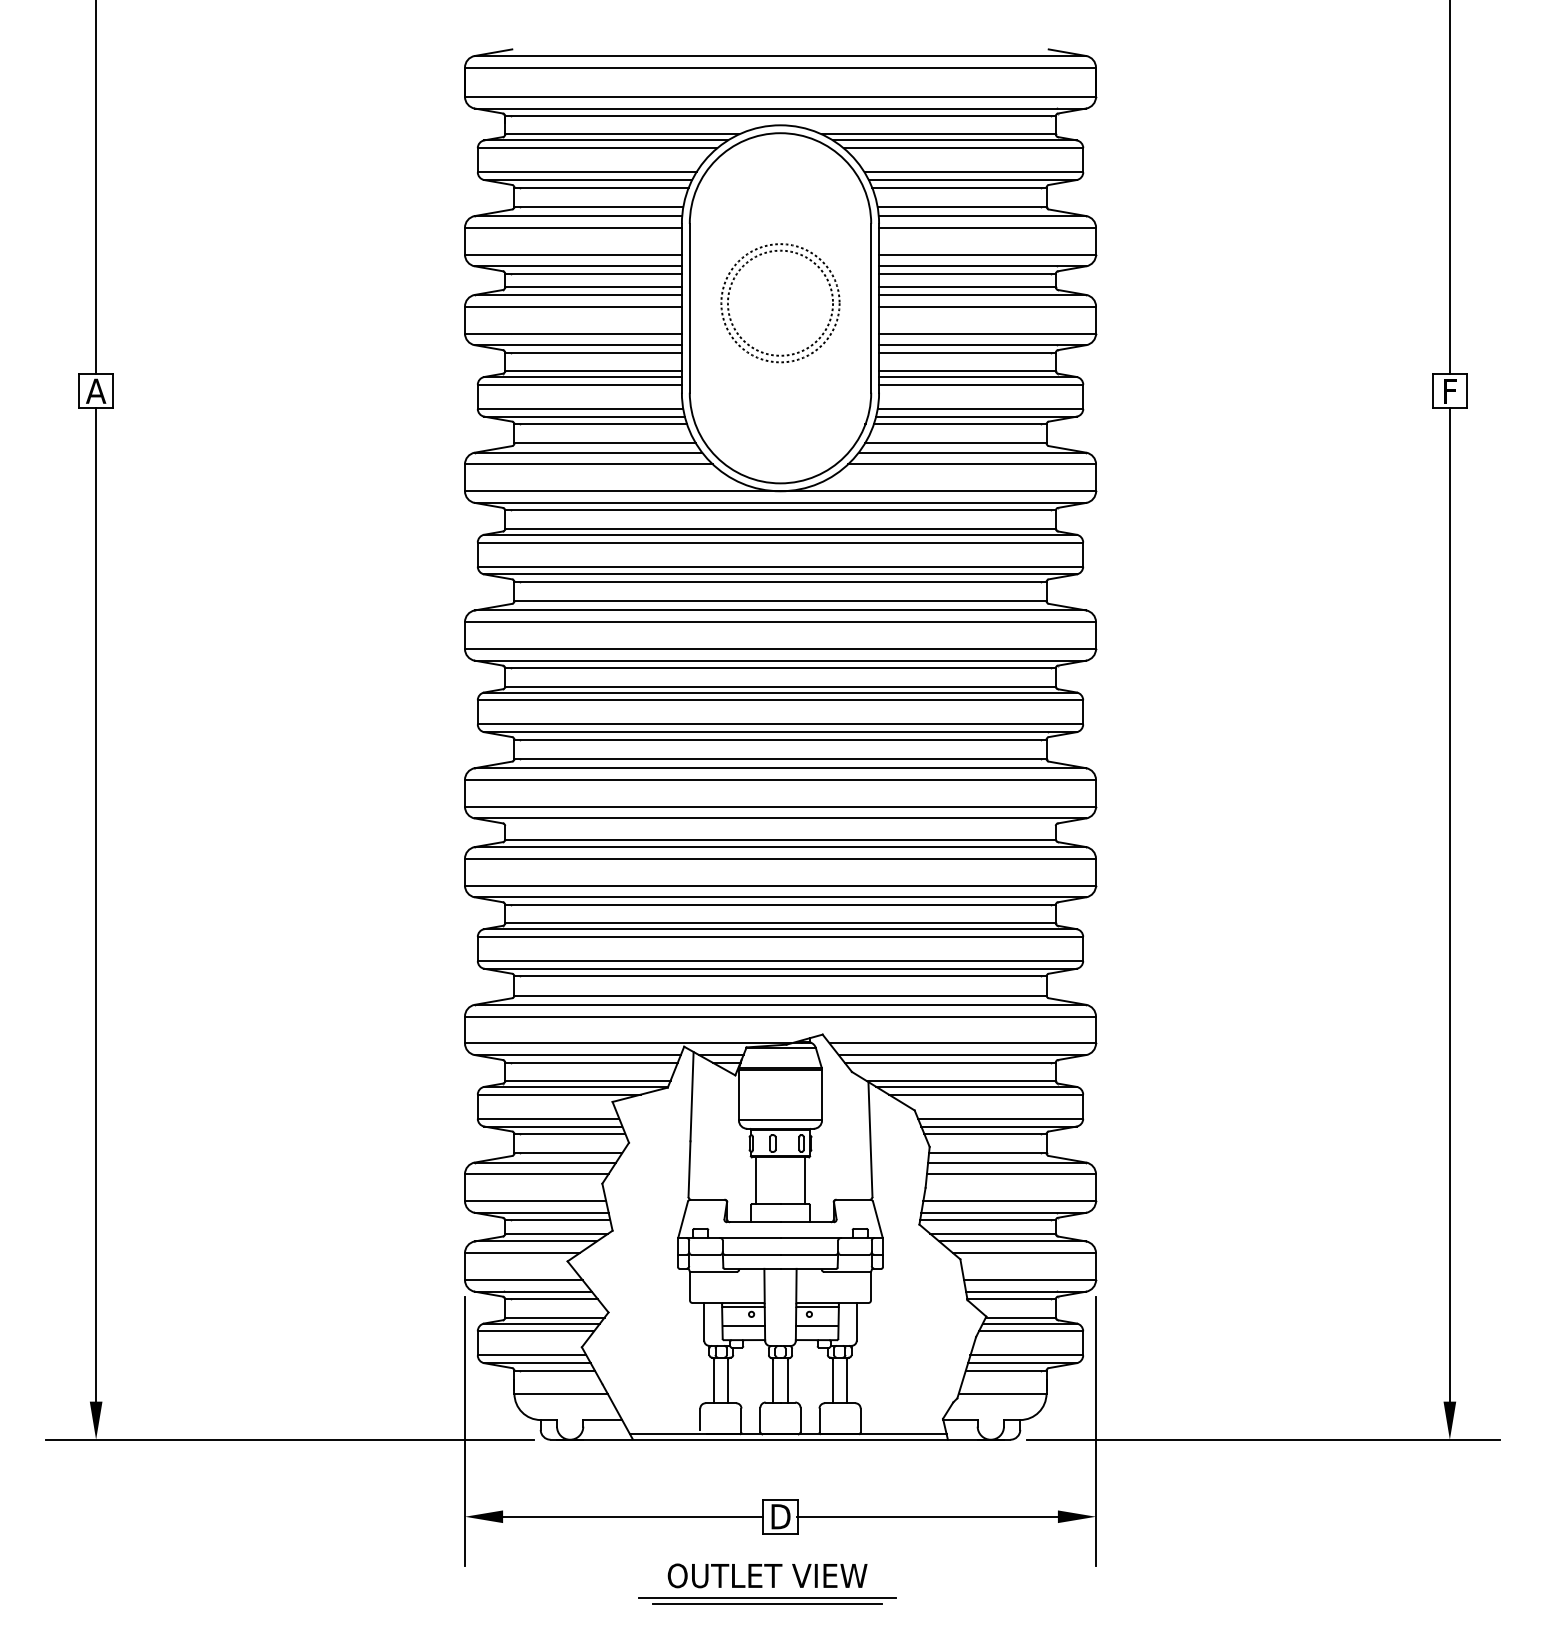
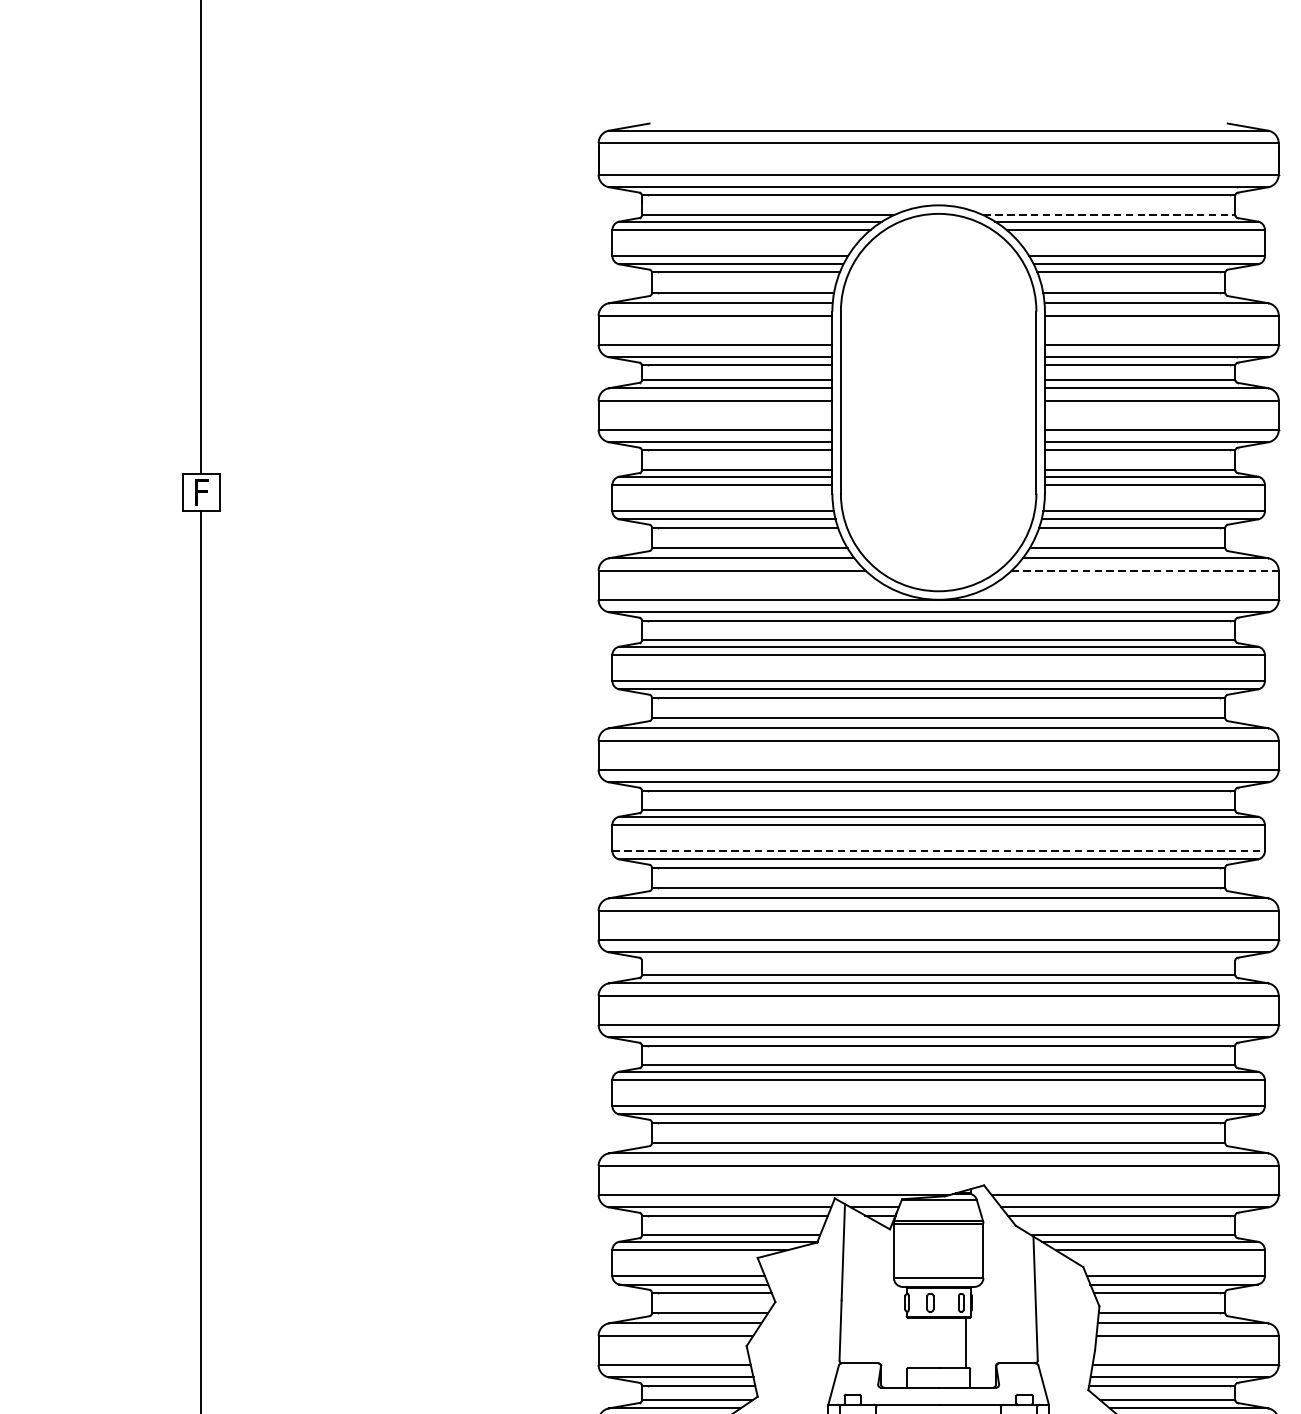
line: (938, 134) -> (1108, 215), solid -> dashed
part: (758, 349) -> (914, 446), removed
text: (96, 390) -> (201, 491), A -> F
line: (972, 464) -> (1145, 570), solid -> dashed
line: (780, 724) -> (938, 851), solid -> dashed
line: (755, 1180) -> (911, 1342), removed

